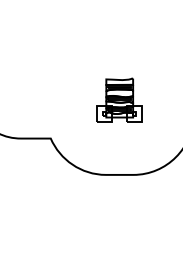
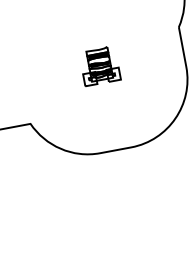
part: (119, 99) -> (99, 65), size x0.7

